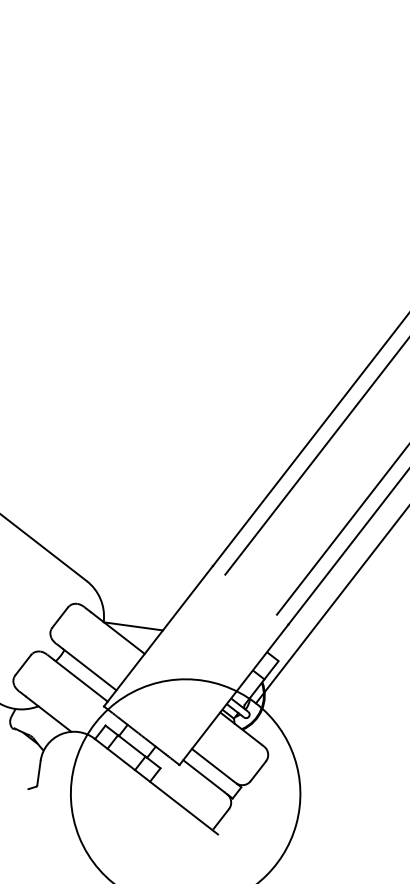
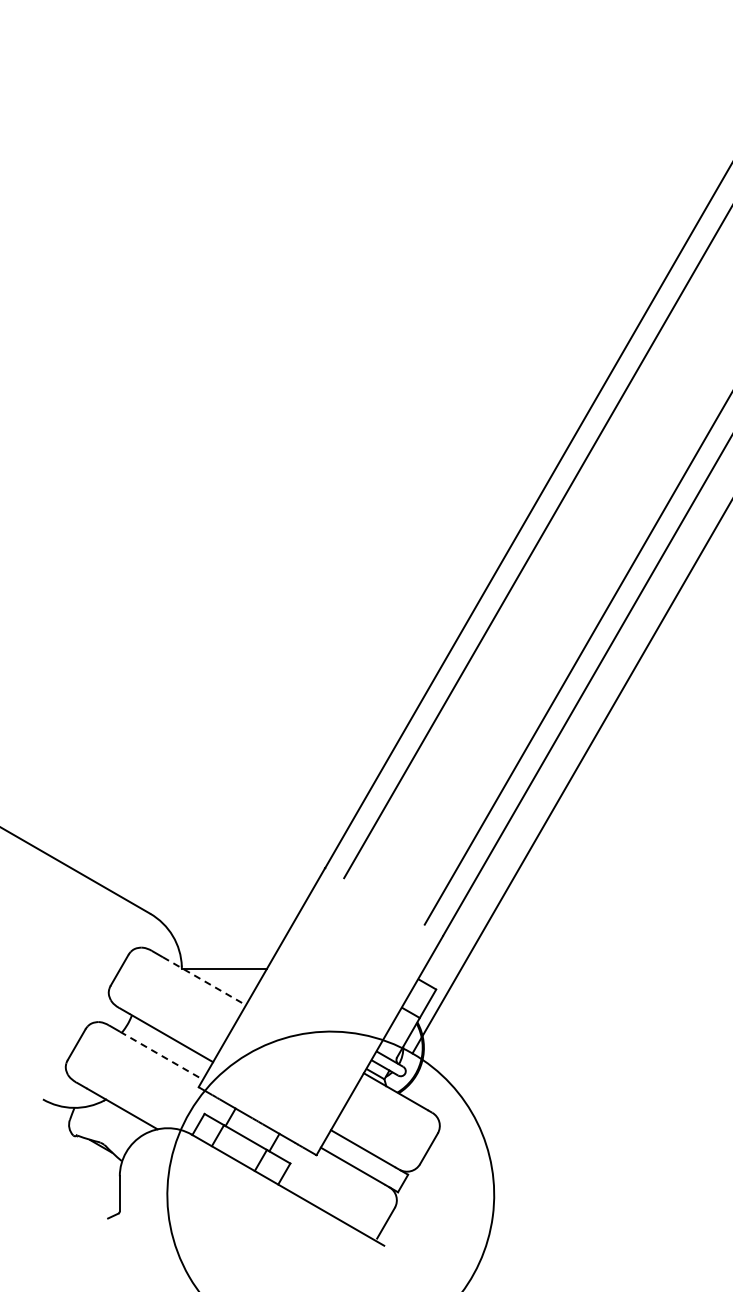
line: (118, 633) -> (204, 981), solid -> dashed
line: (81, 680) -> (161, 1055), solid -> dashed

